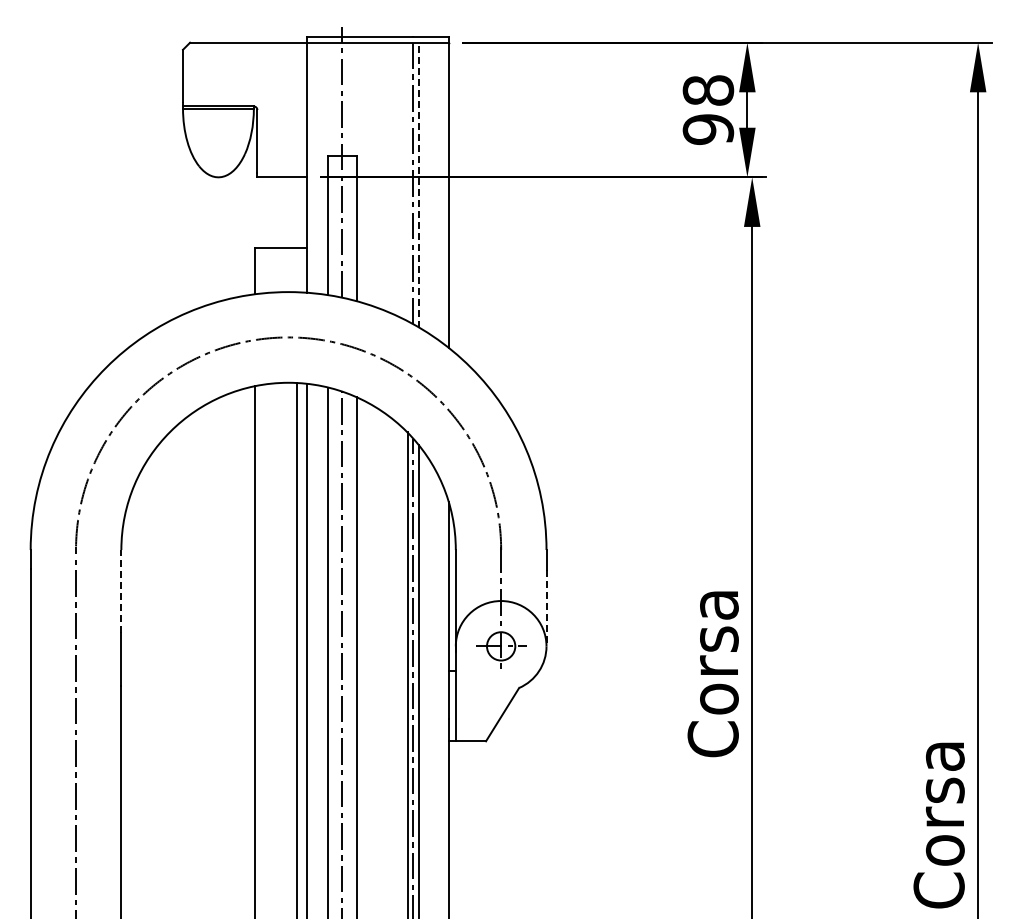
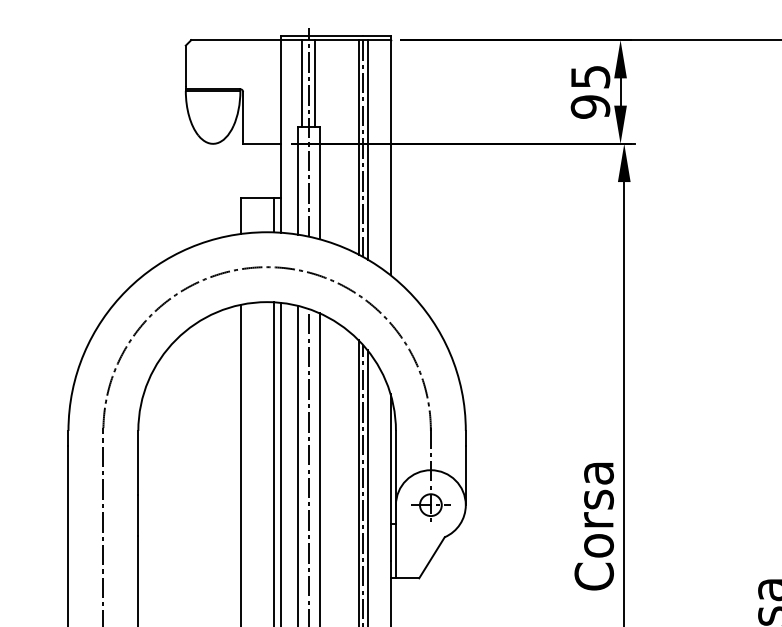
text: (708, 90) -> (590, 76), 98 -> 95
line: (333, 99) -> (301, 83), added
line: (351, 99) -> (315, 83), added
line: (407, 181) -> (358, 147), added
line: (419, 184) -> (367, 149), dashed -> solid
line: (297, 270) -> (274, 215), added
line: (121, 591) -> (138, 462), dashed -> solid
line: (546, 608) -> (465, 475), dashed -> solid

